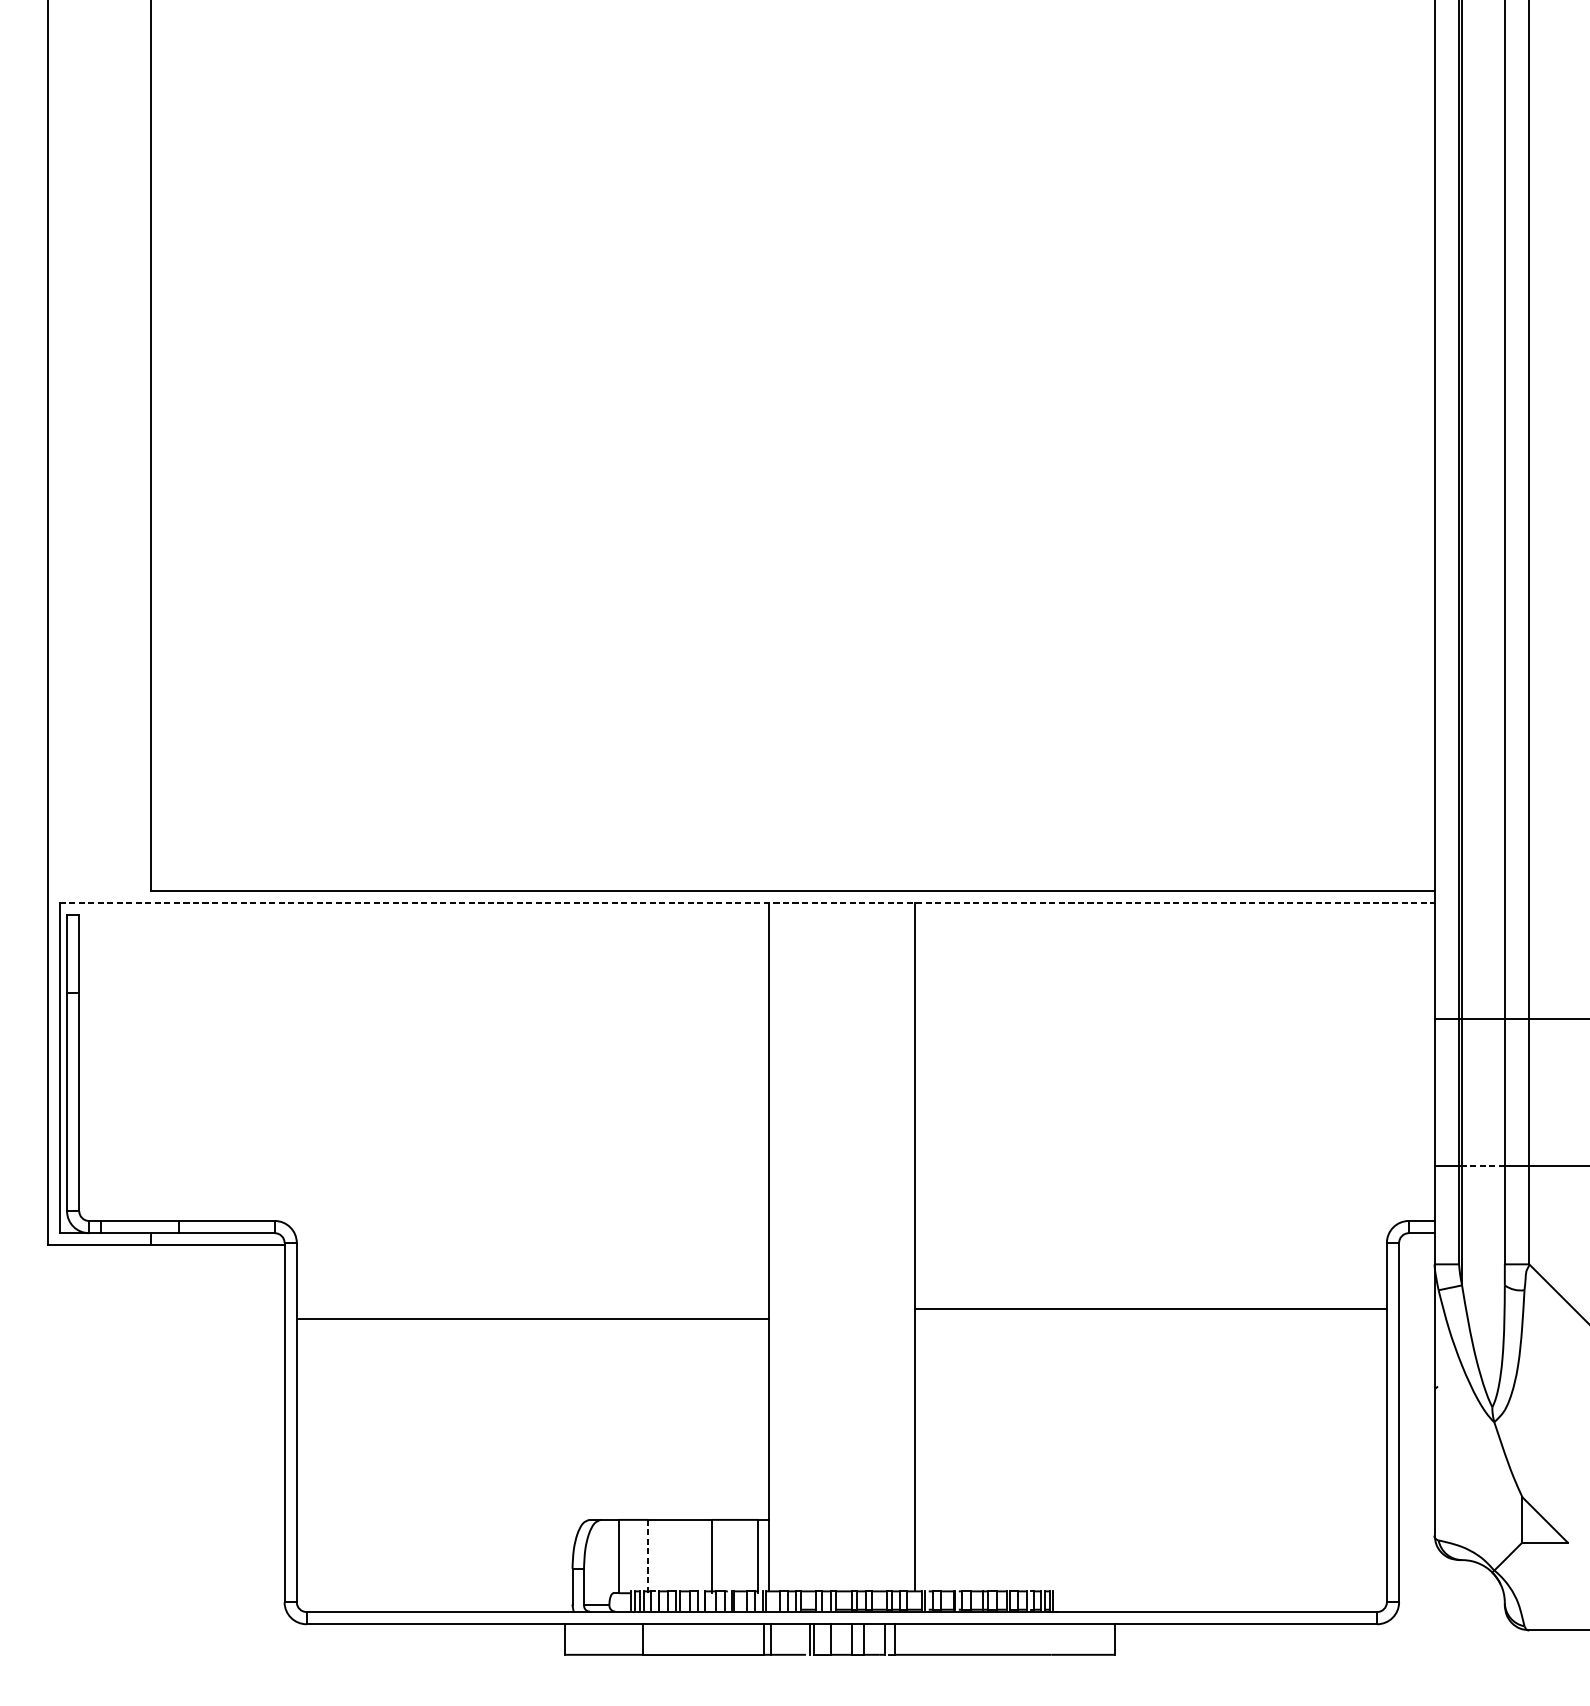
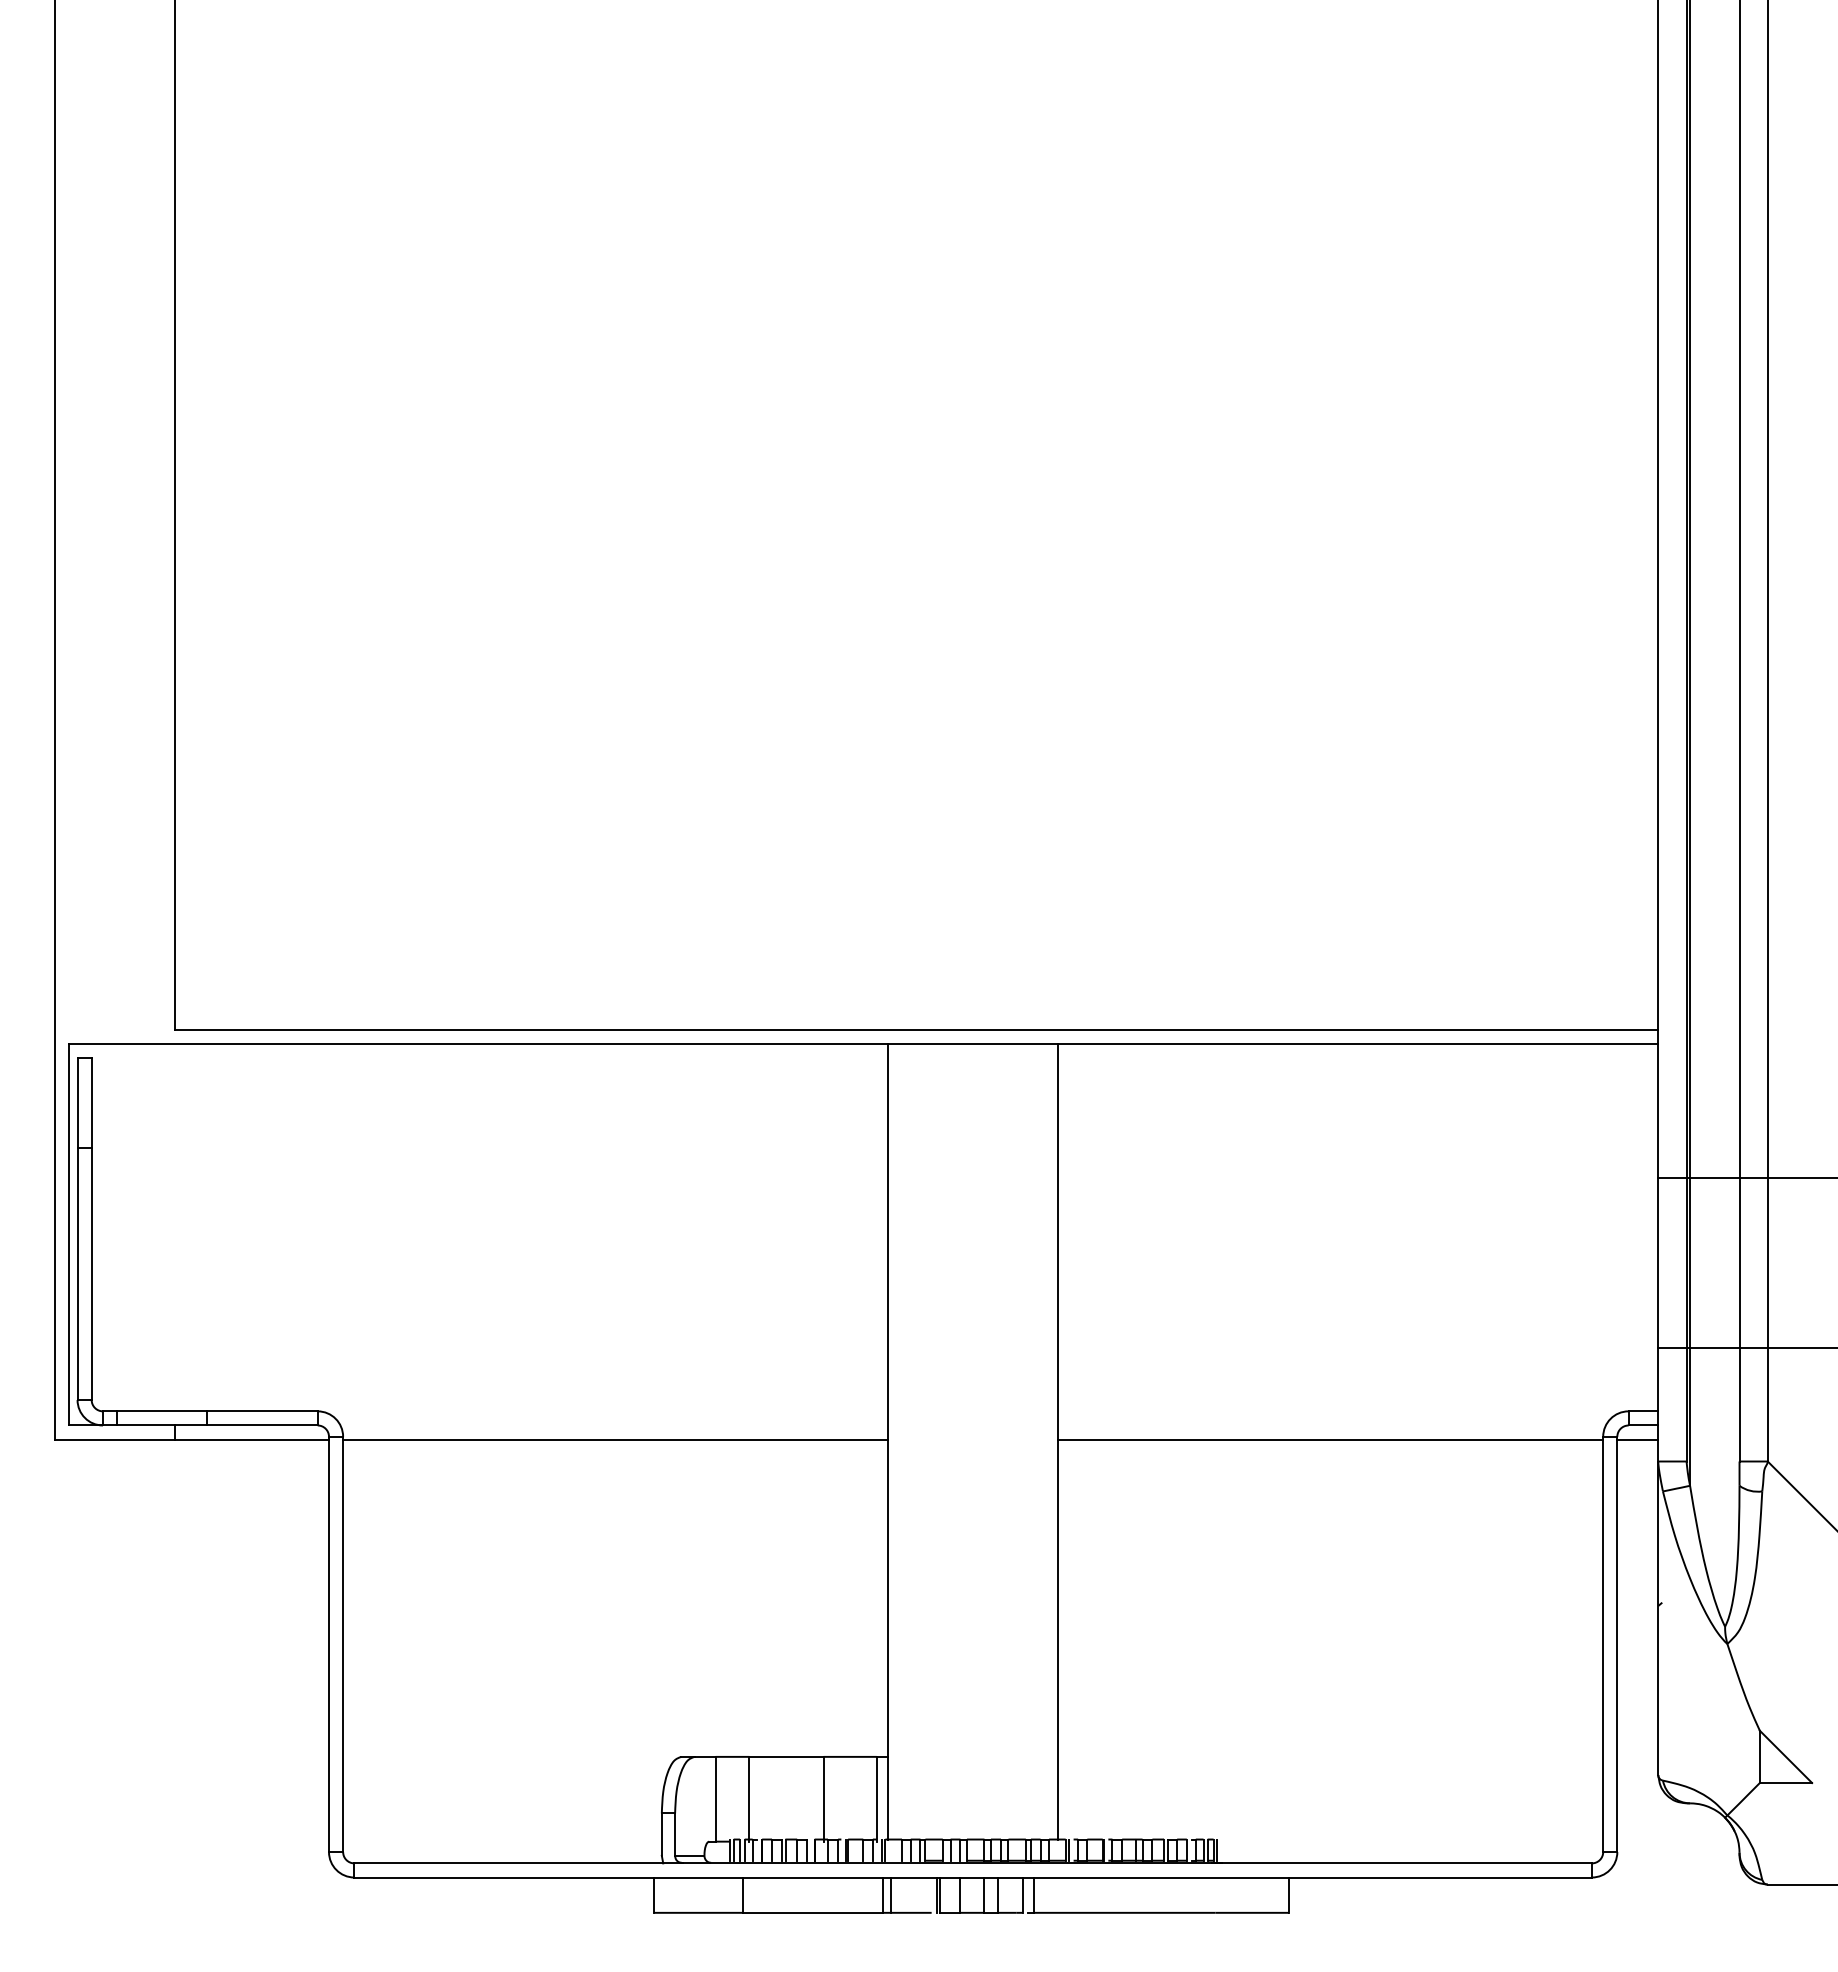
line: (746, 903) -> (863, 1044), dashed -> solid
line: (1483, 1165) -> (1714, 1347), dashed -> solid
line: (1416, 1245) -> (1637, 1439), added
line: (1150, 1309) -> (1330, 1439), moved
line: (532, 1318) -> (615, 1439), moved
line: (648, 1556) -> (749, 1799), dashed -> solid

